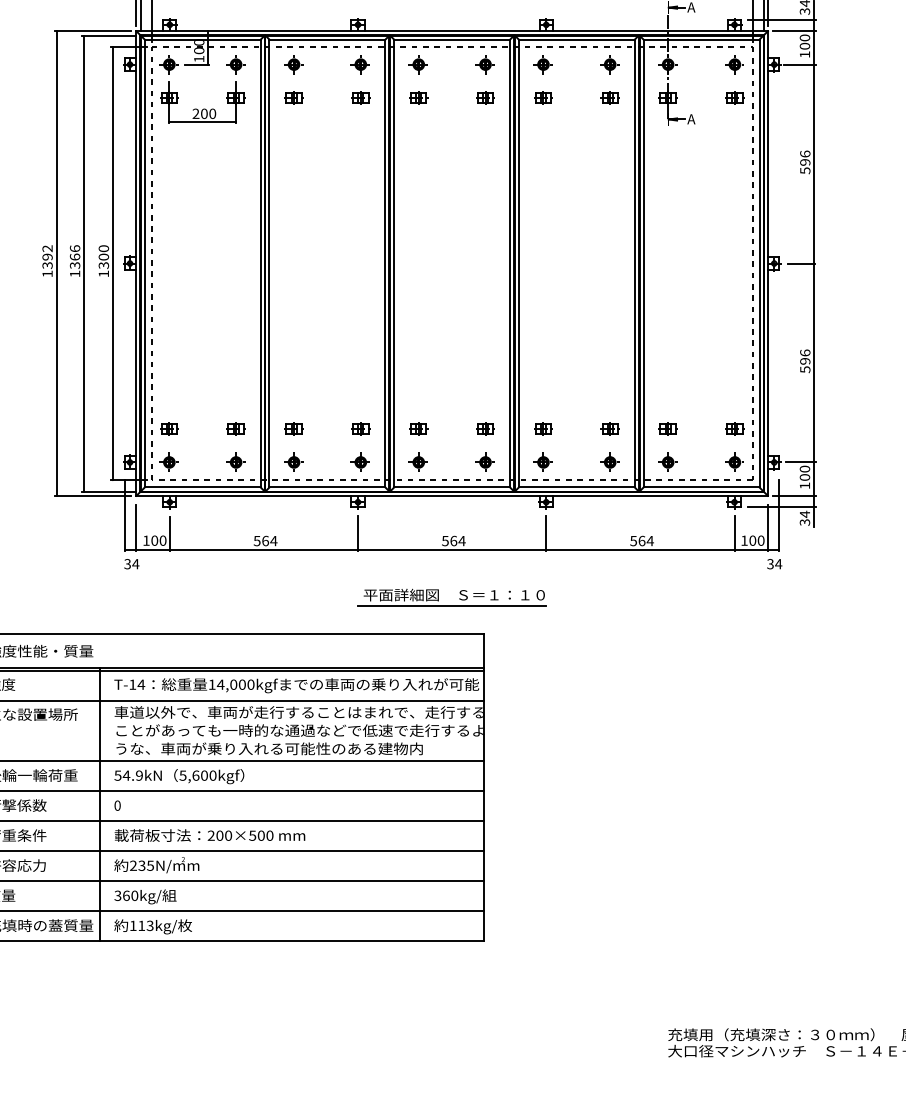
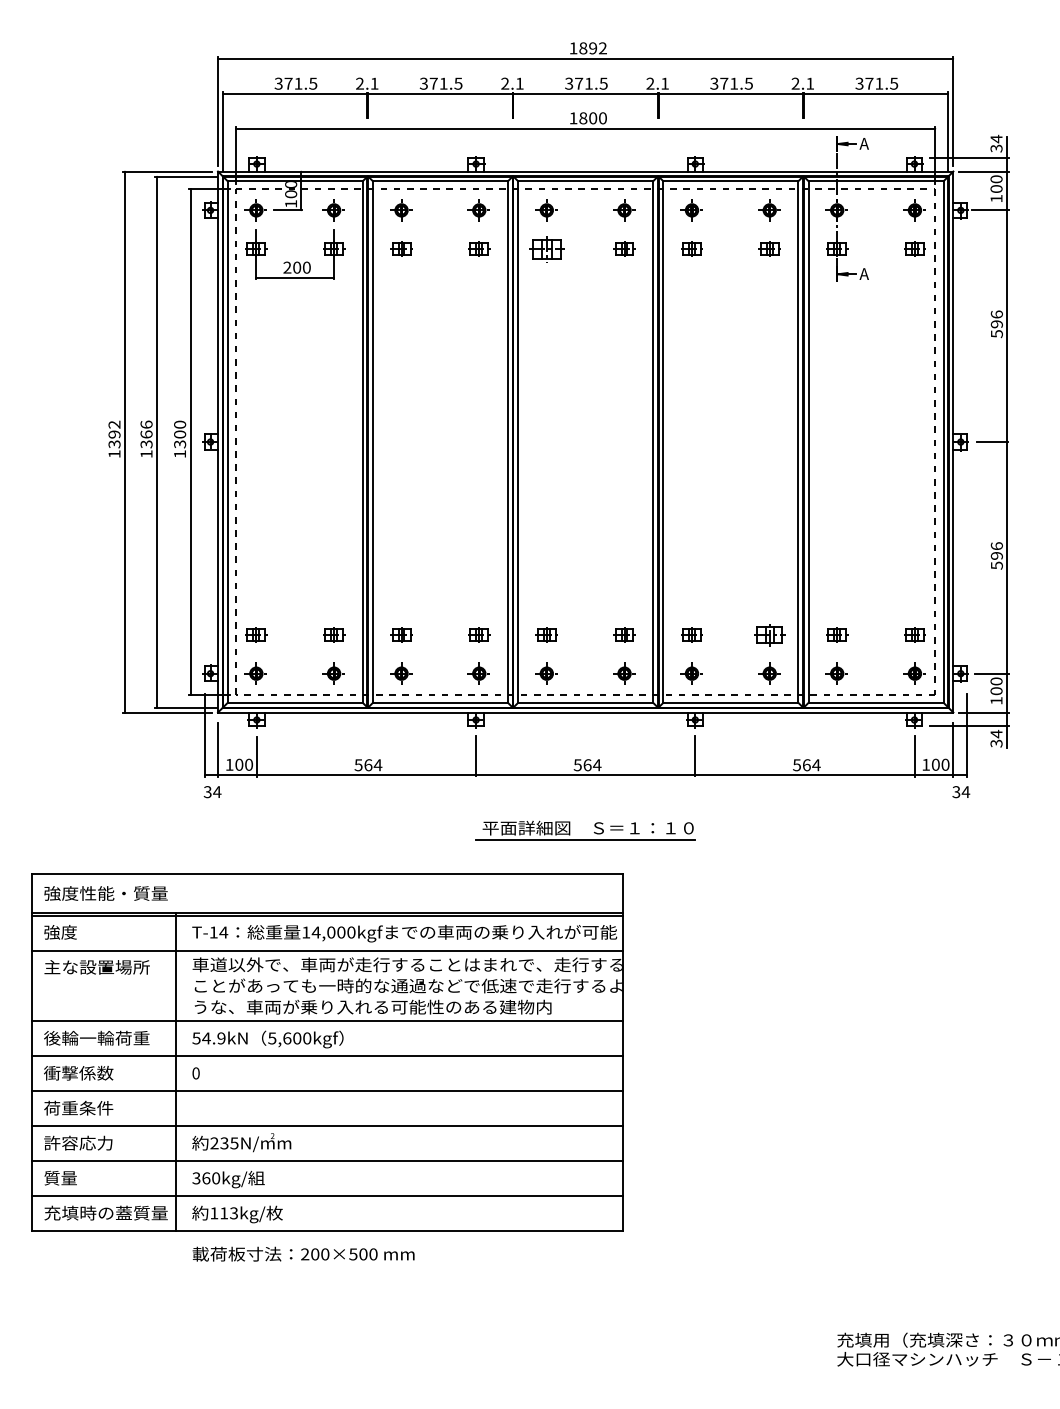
part: (418, 97) -> (546, 248), size x1.6
part: (610, 428) -> (769, 634), size x1.4
text: (209, 834) -> (303, 1253), moved

